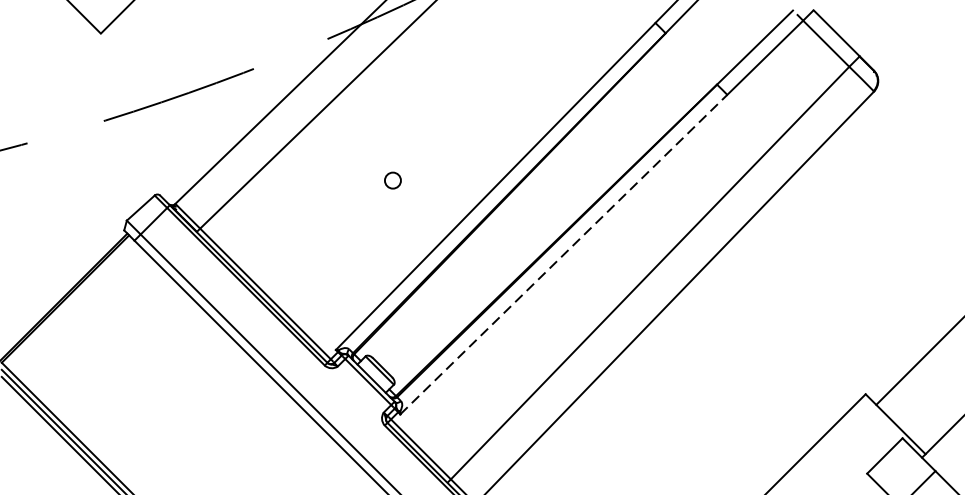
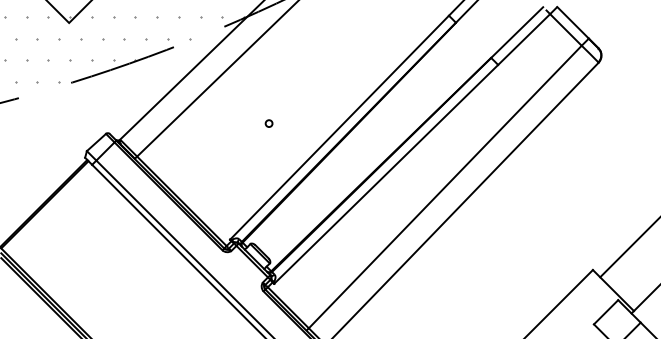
hatch: (181, 72) -> (124, 49), added
circle: (391, 180) -> (268, 123), size x0.62
line: (564, 254) -> (386, 174), dashed -> solid

